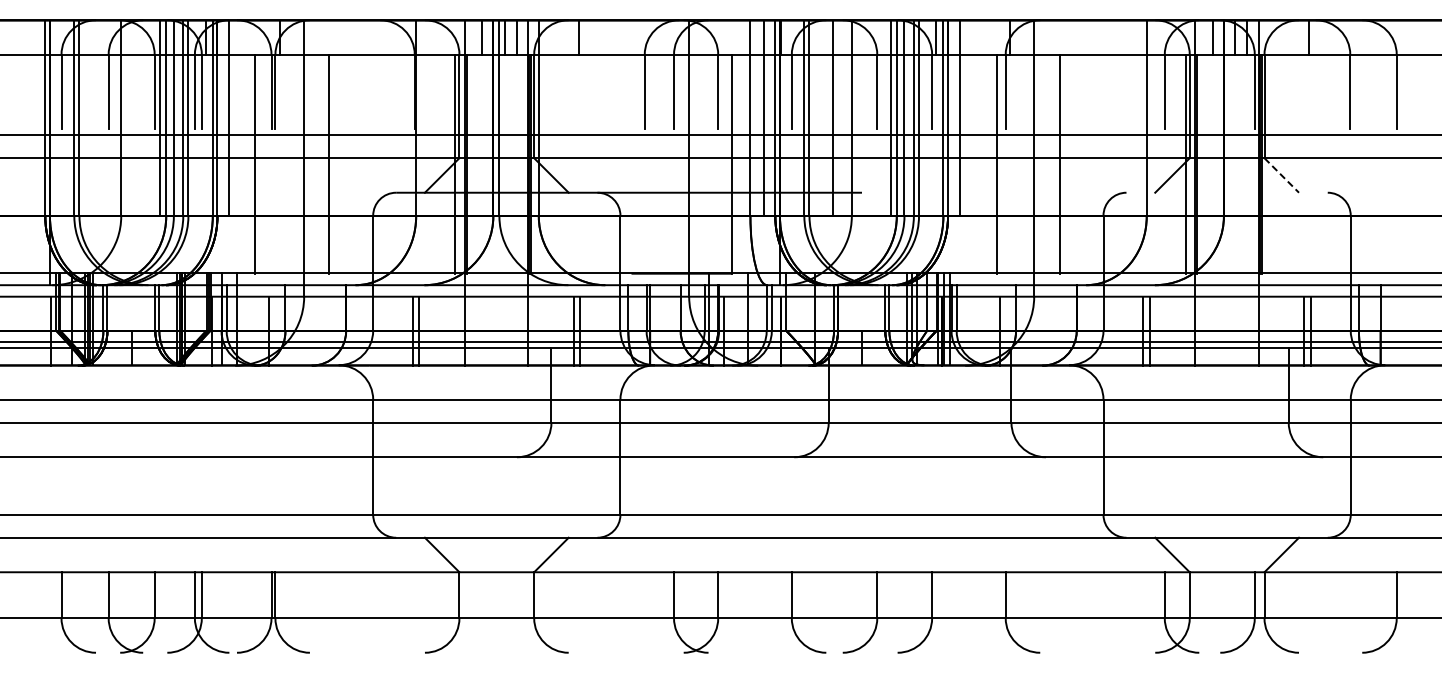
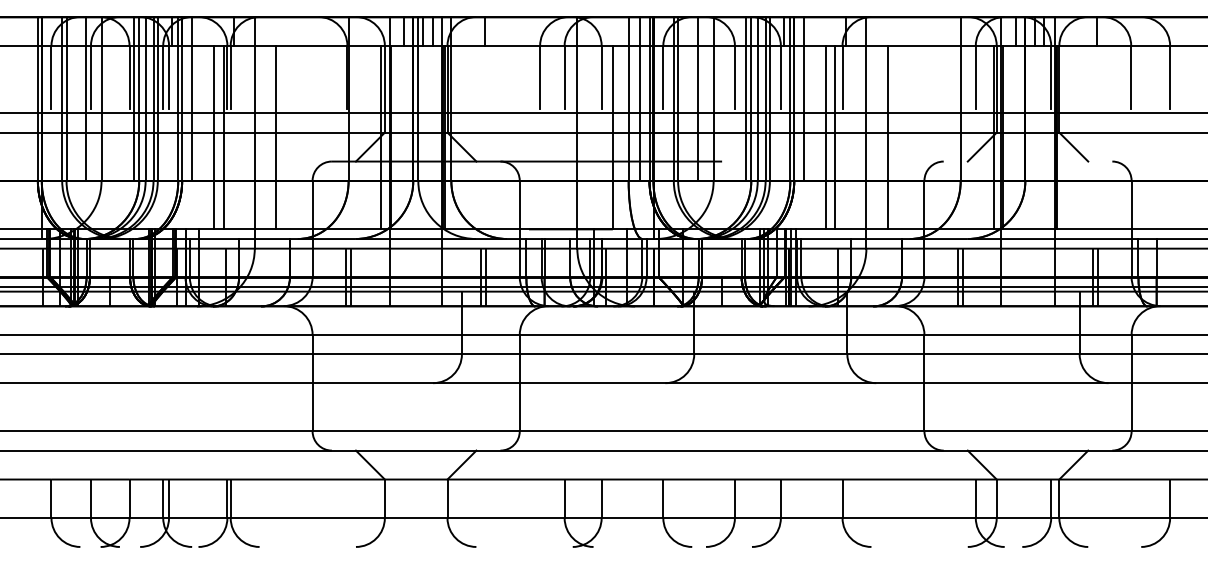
line: (102, 118) -> (85, 99), added
line: (266, 164) -> (223, 137), added
line: (985, 164) -> (825, 137), added
line: (1282, 175) -> (1074, 147), dashed -> solid

